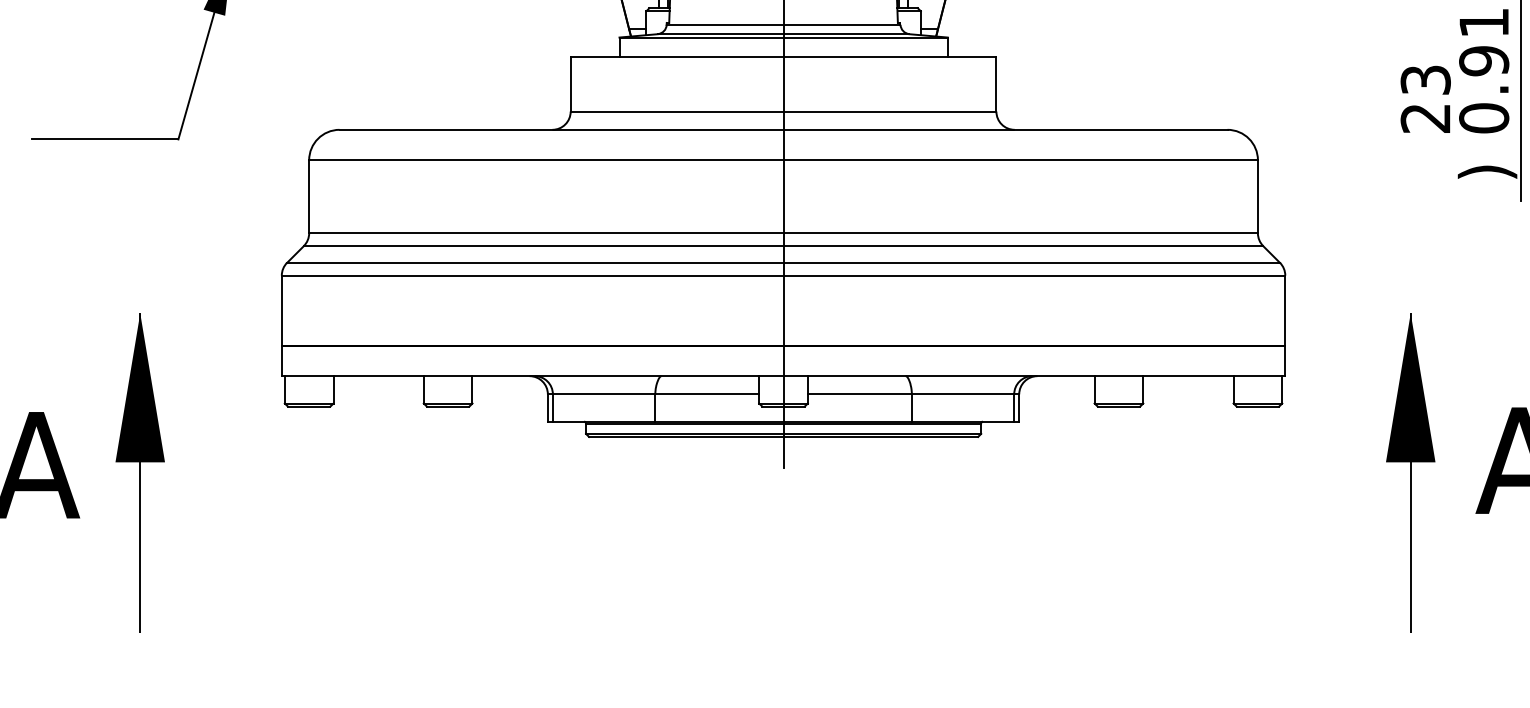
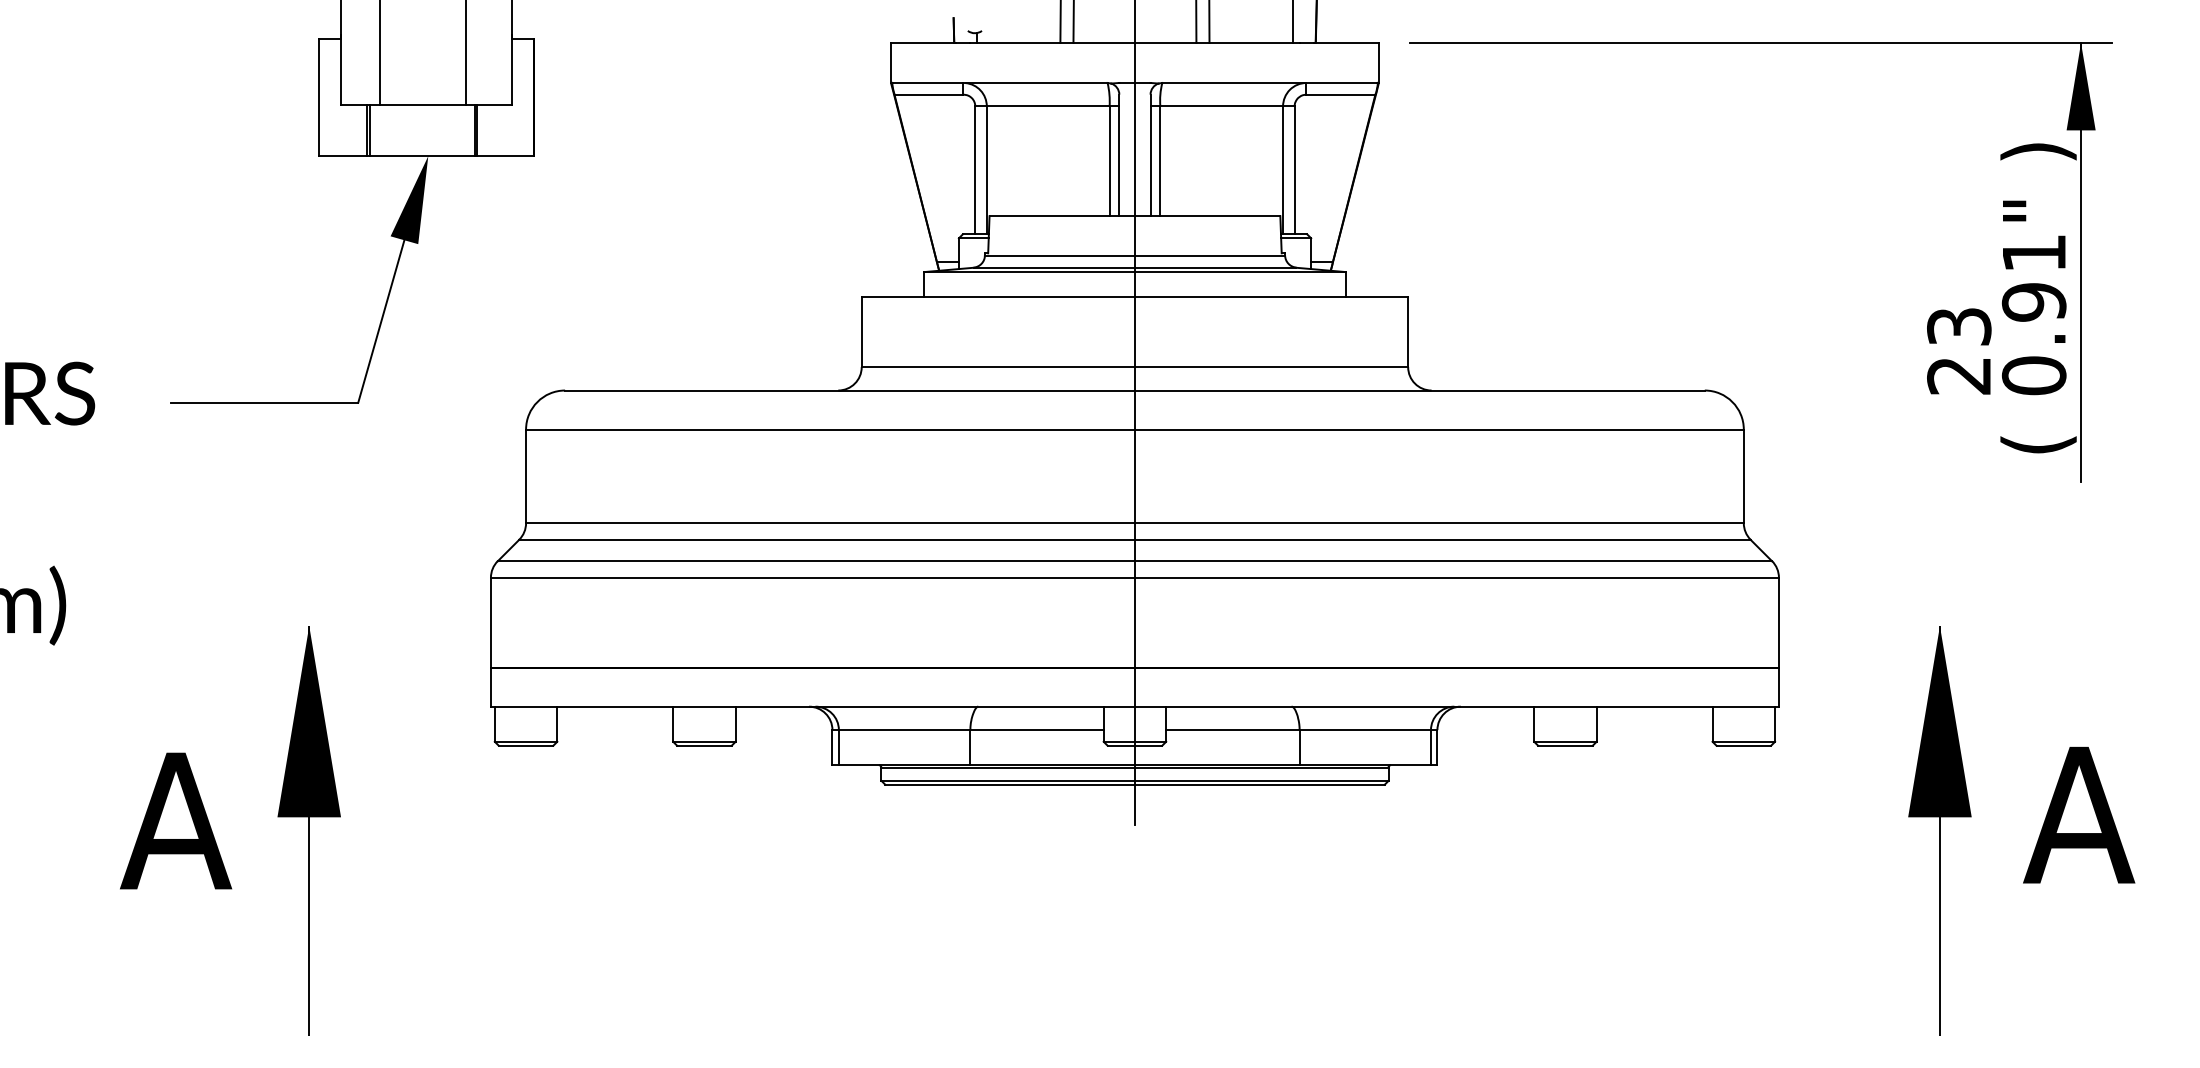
text: (1487, 171) -> (2038, 444), ) -> (

